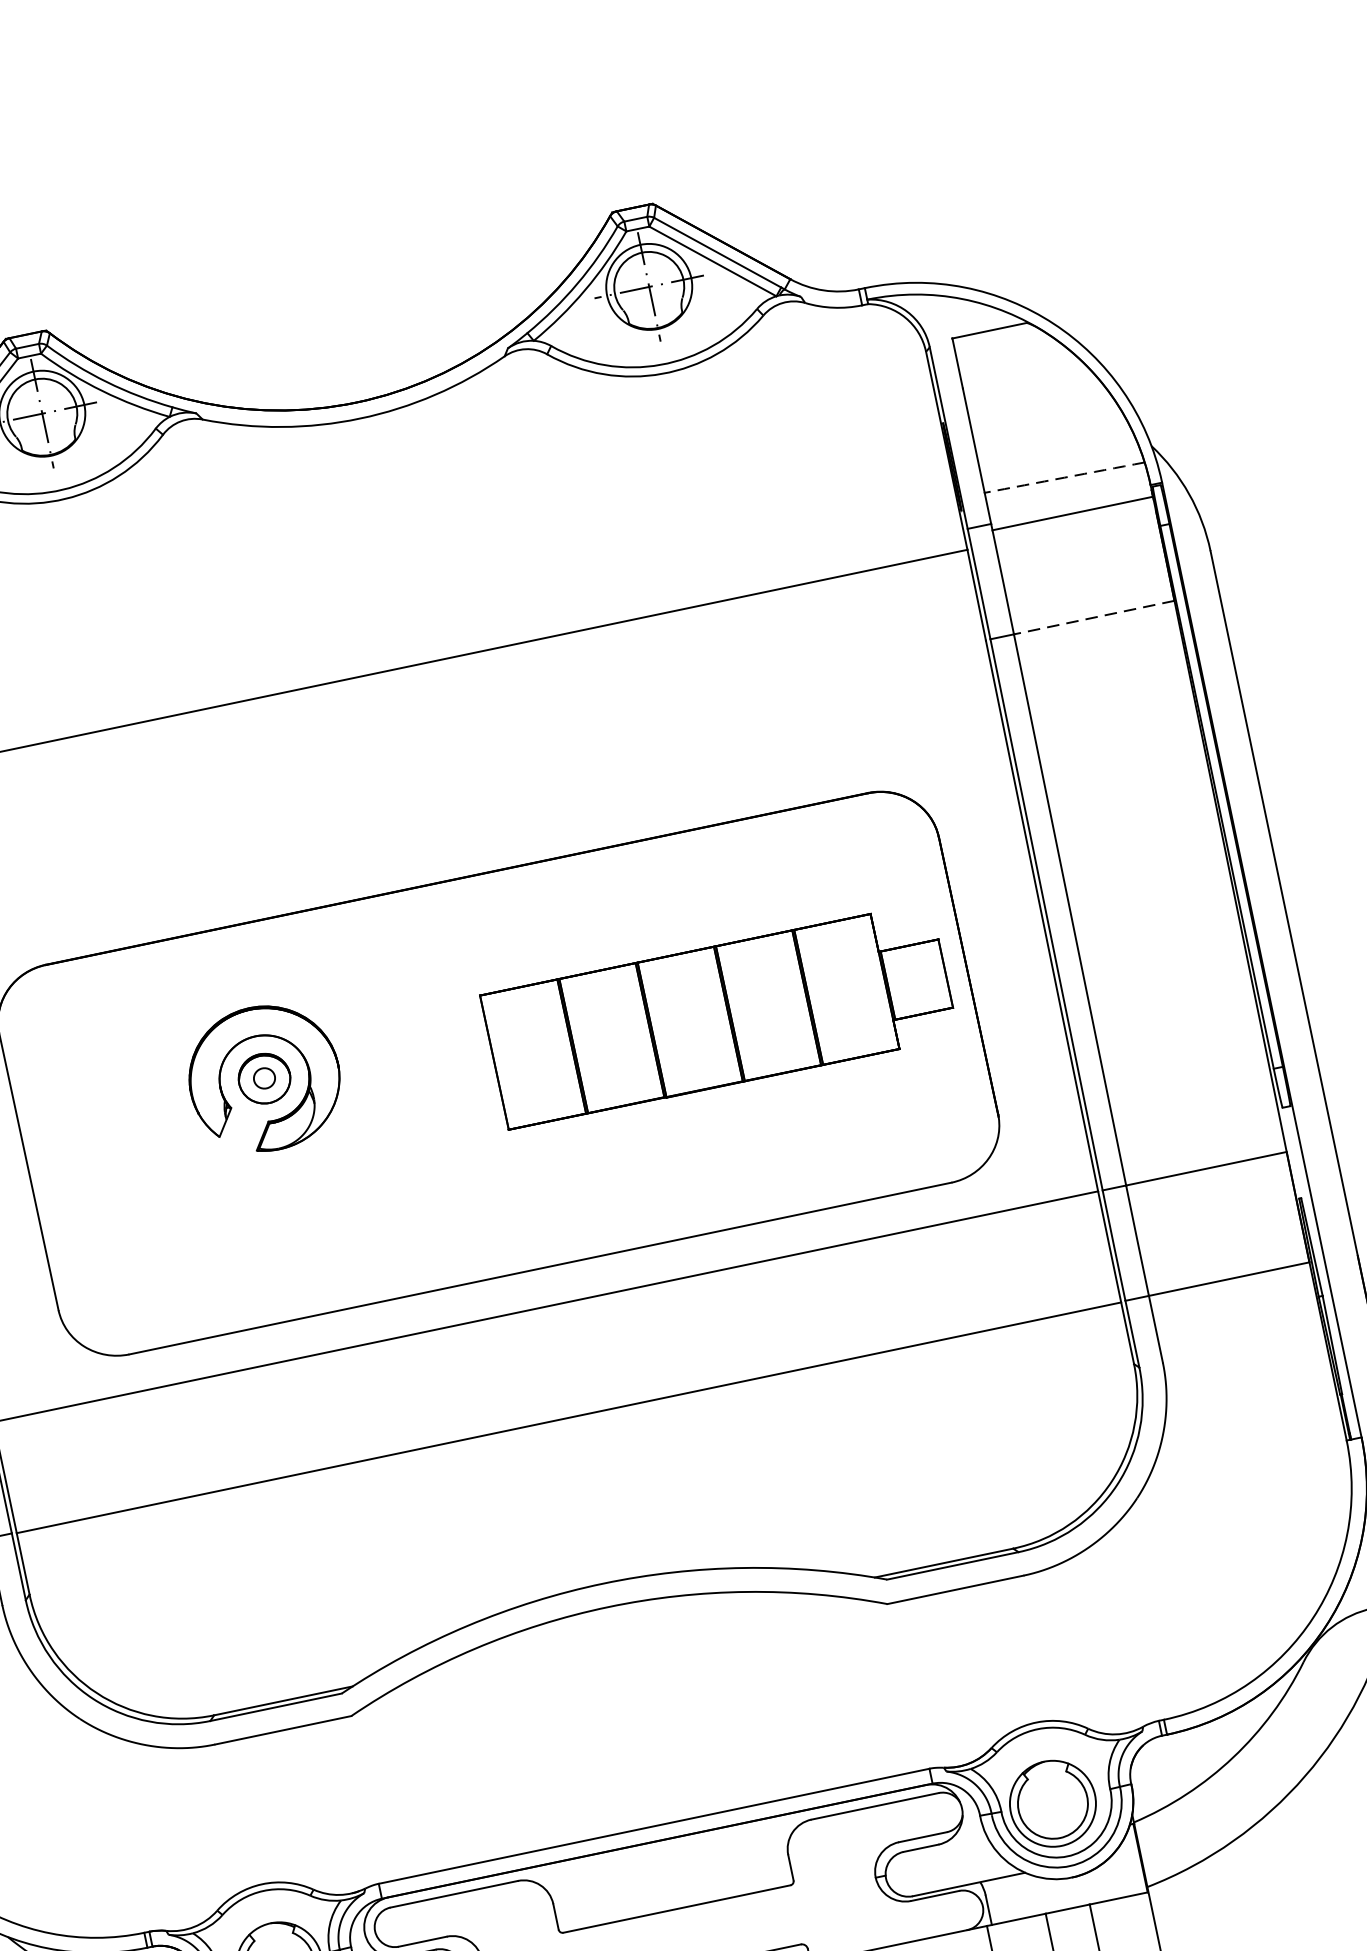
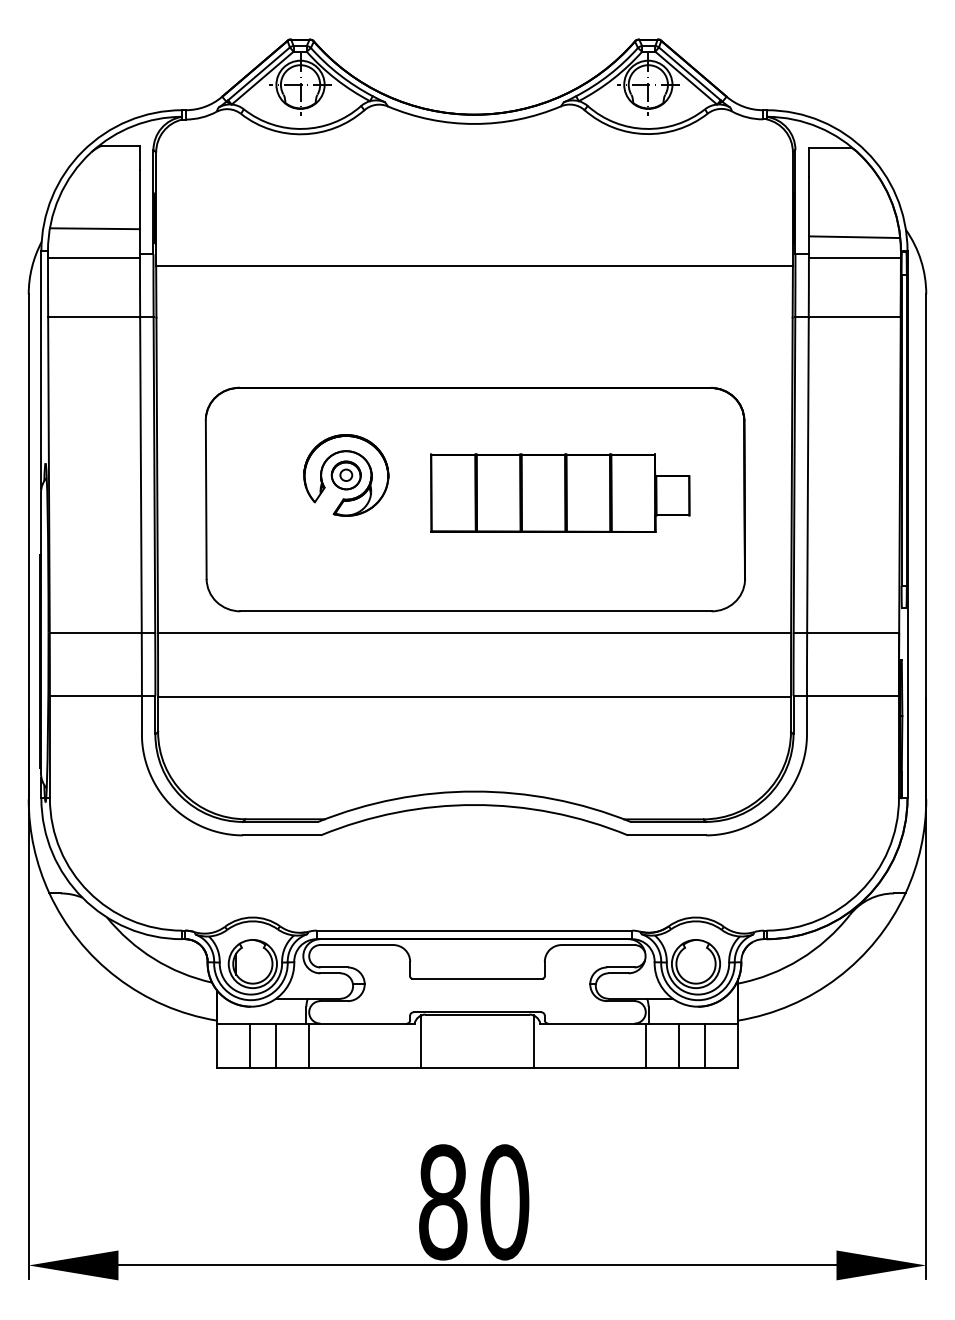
arc: (1064, 478) -> (854, 237), dashed -> solid
line: (1093, 617) -> (854, 317), dashed -> solid
part: (719, 1014) -> (560, 492), moved

